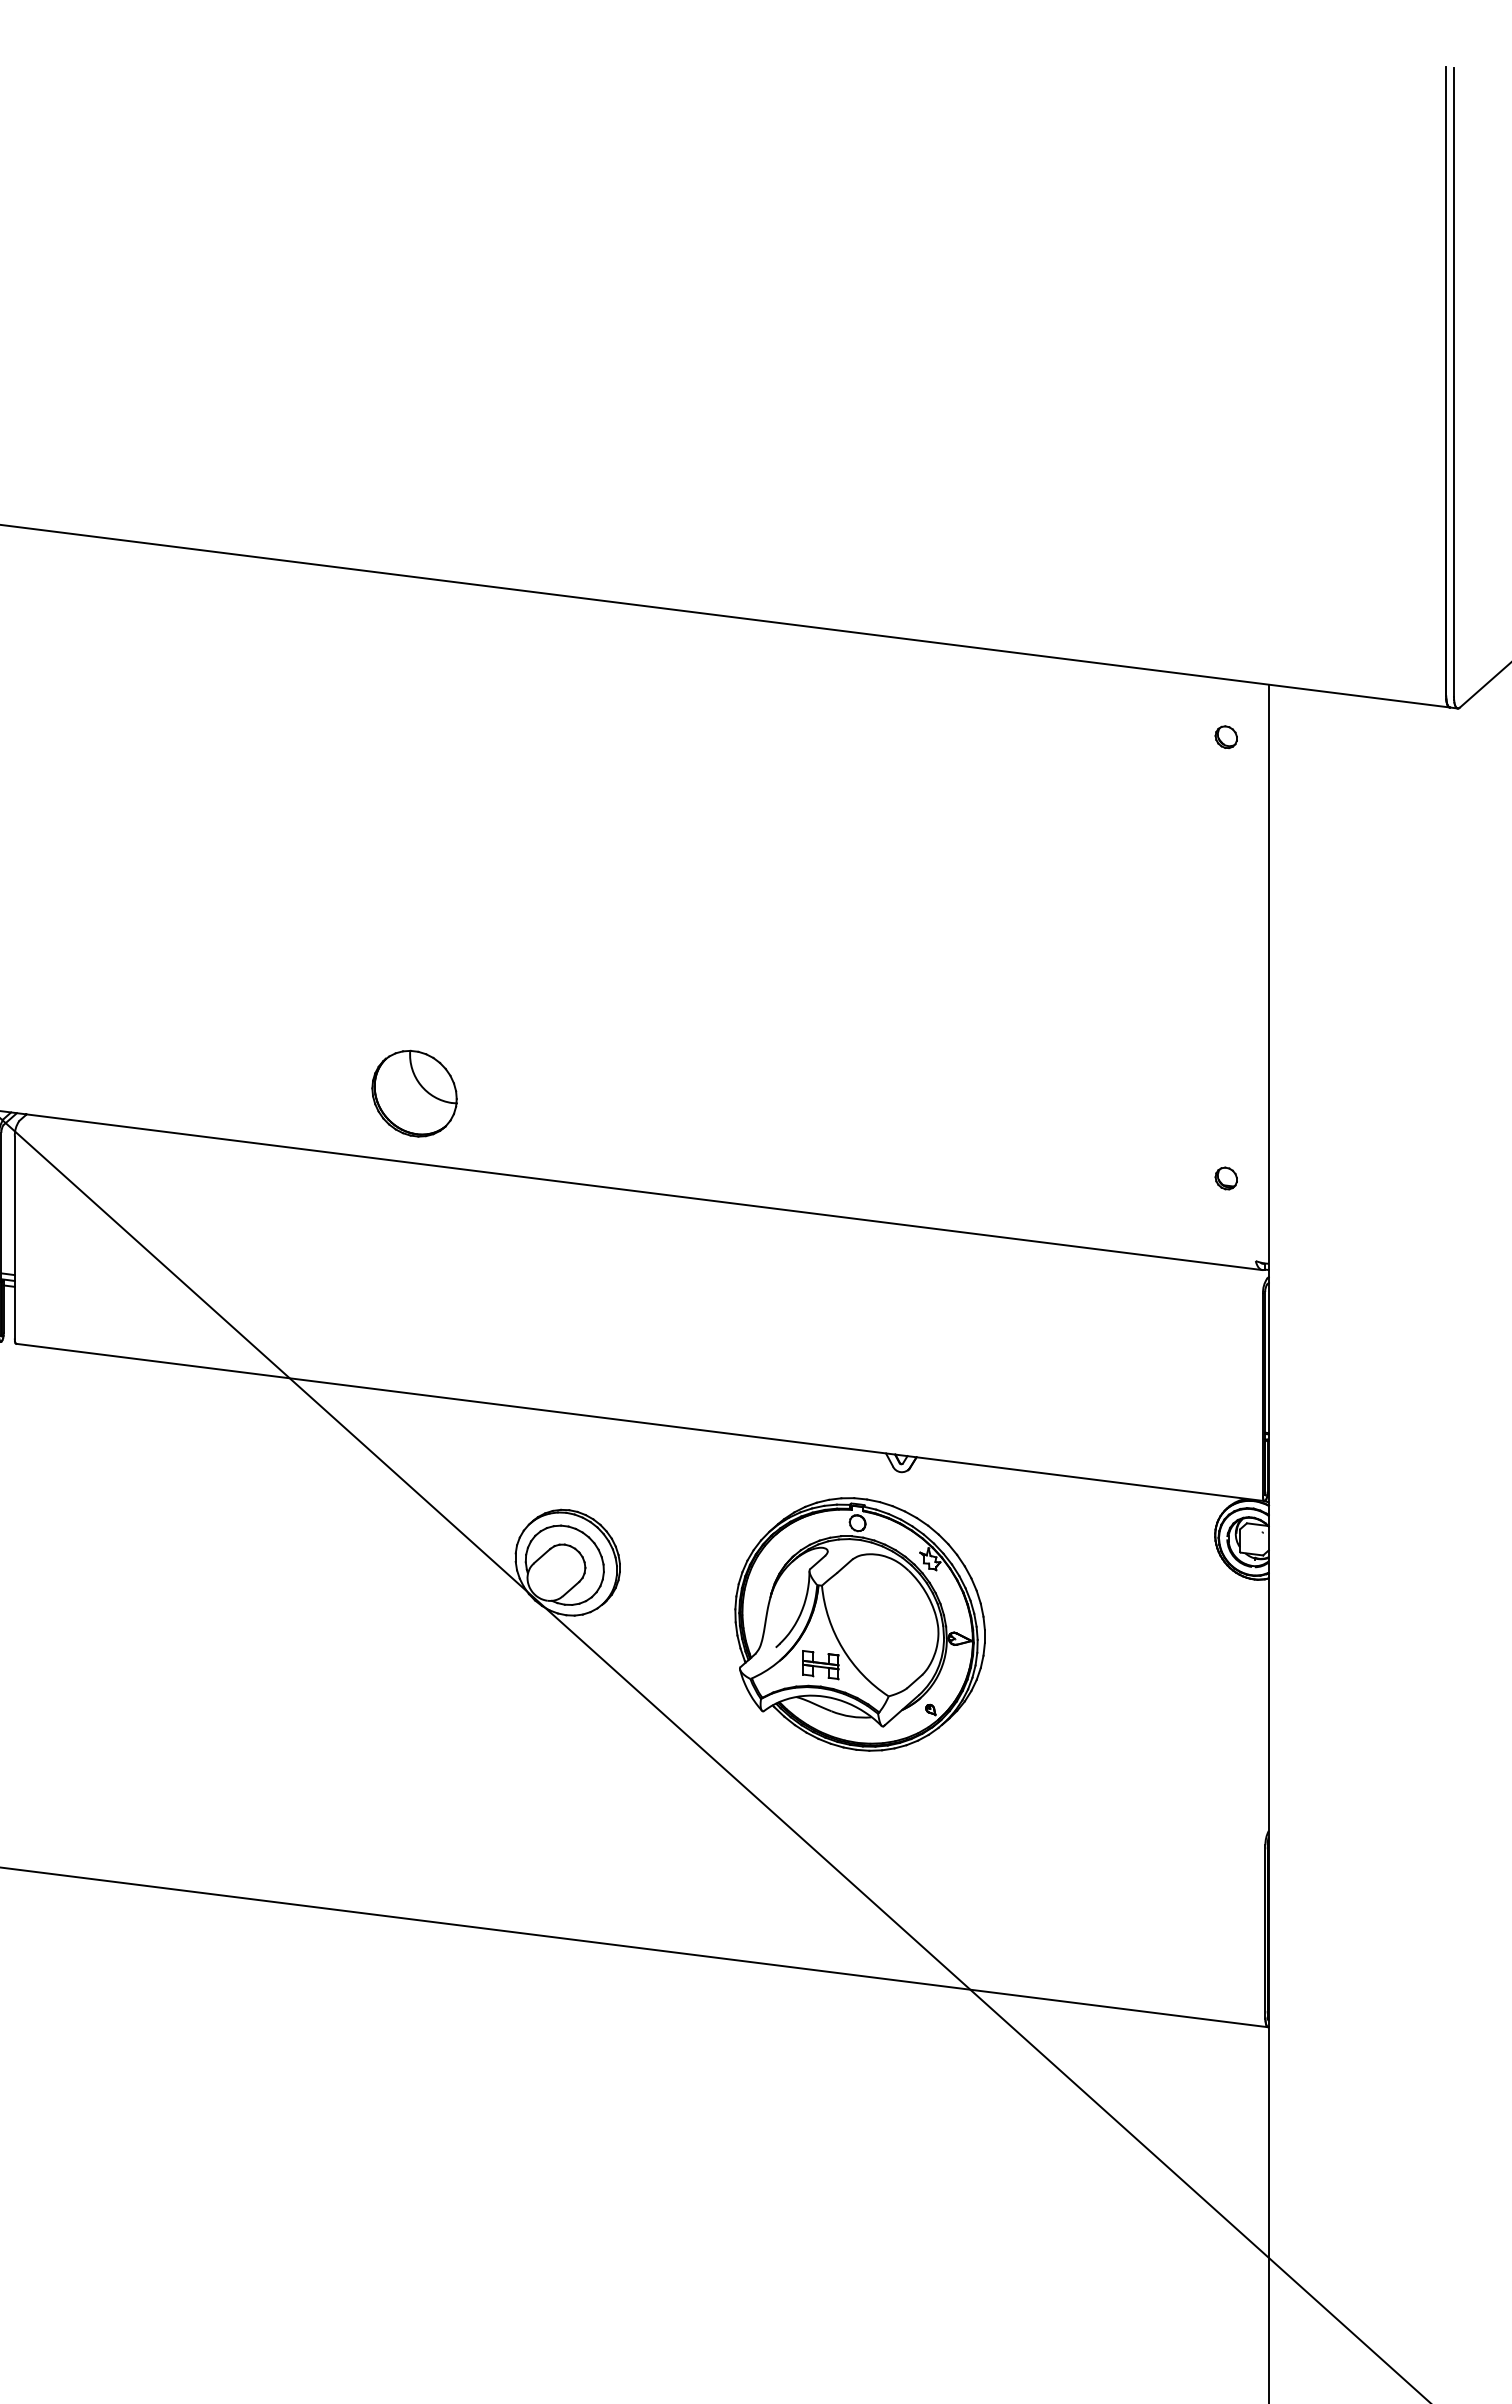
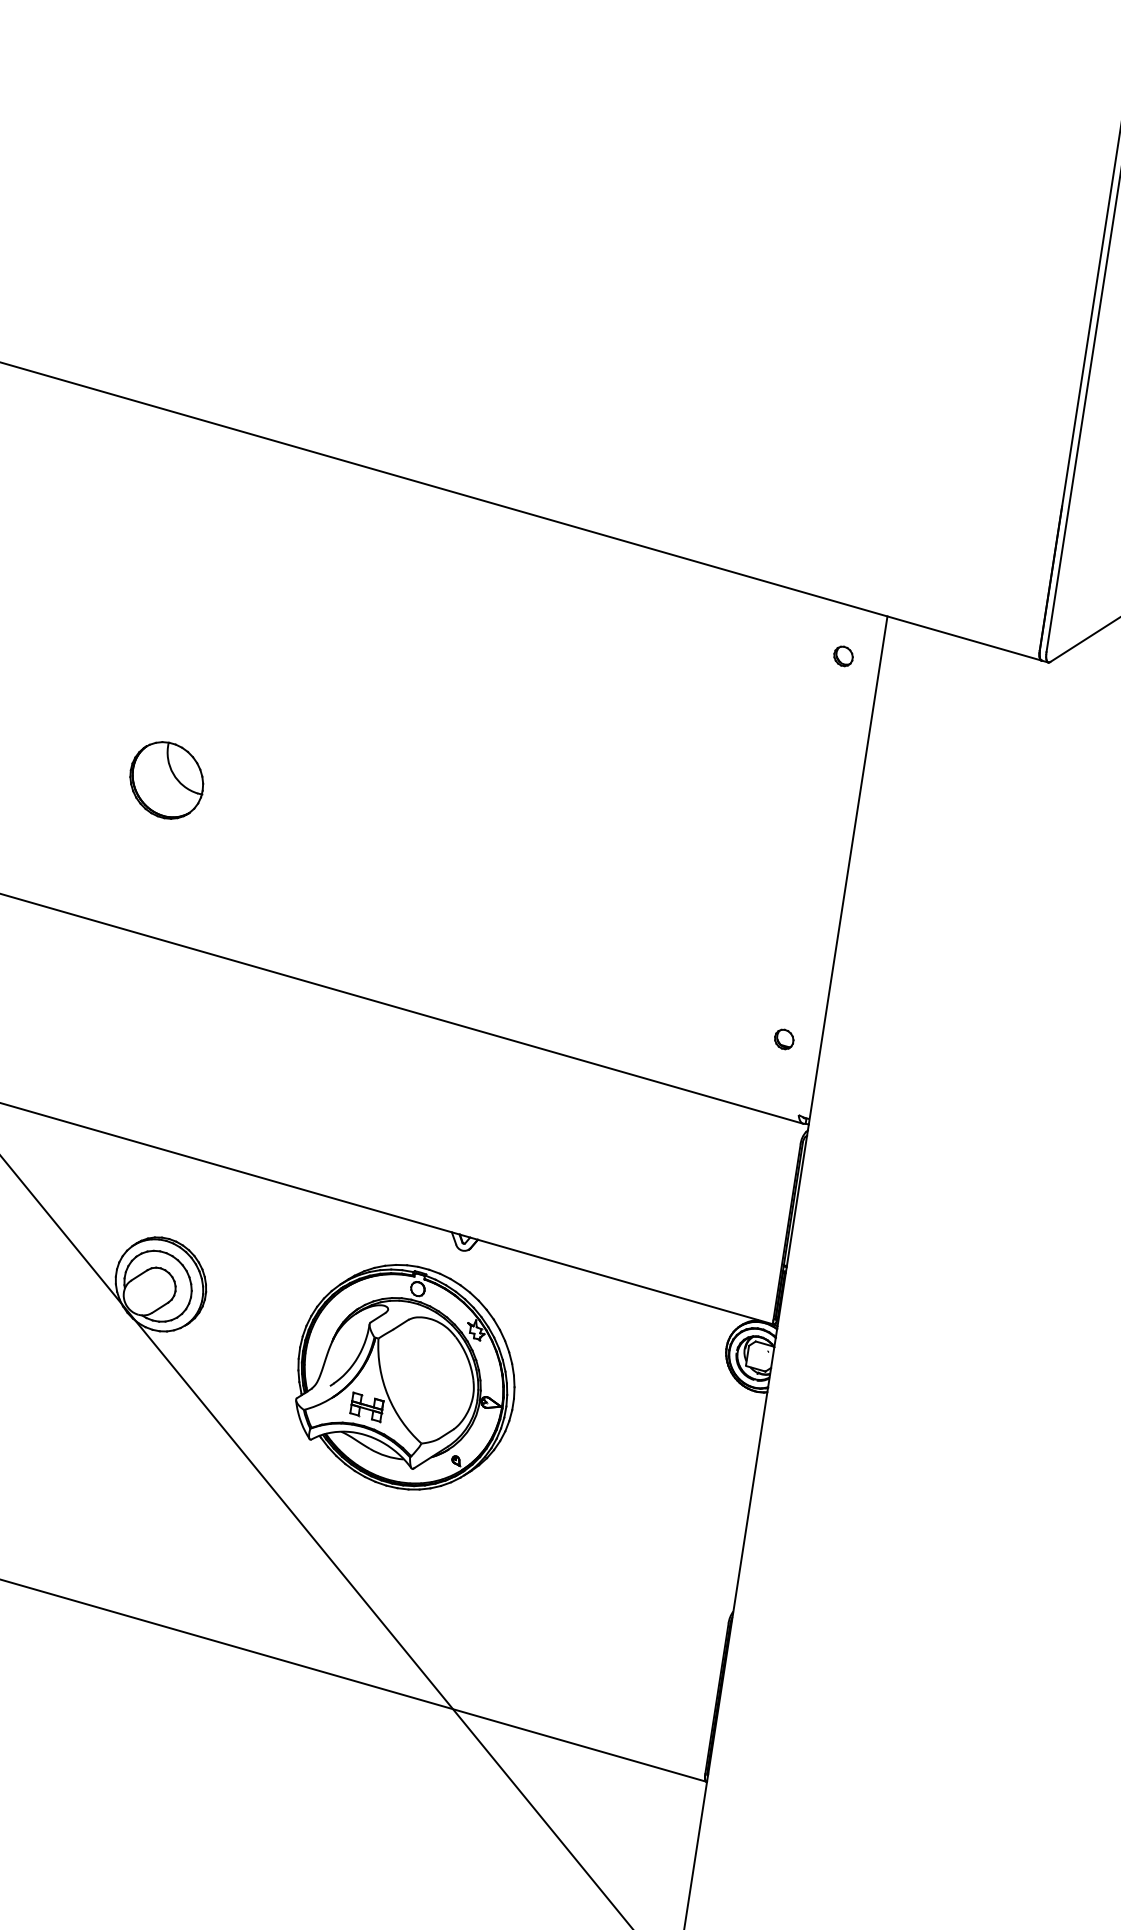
part: (414, 1093) -> (166, 780), moved

